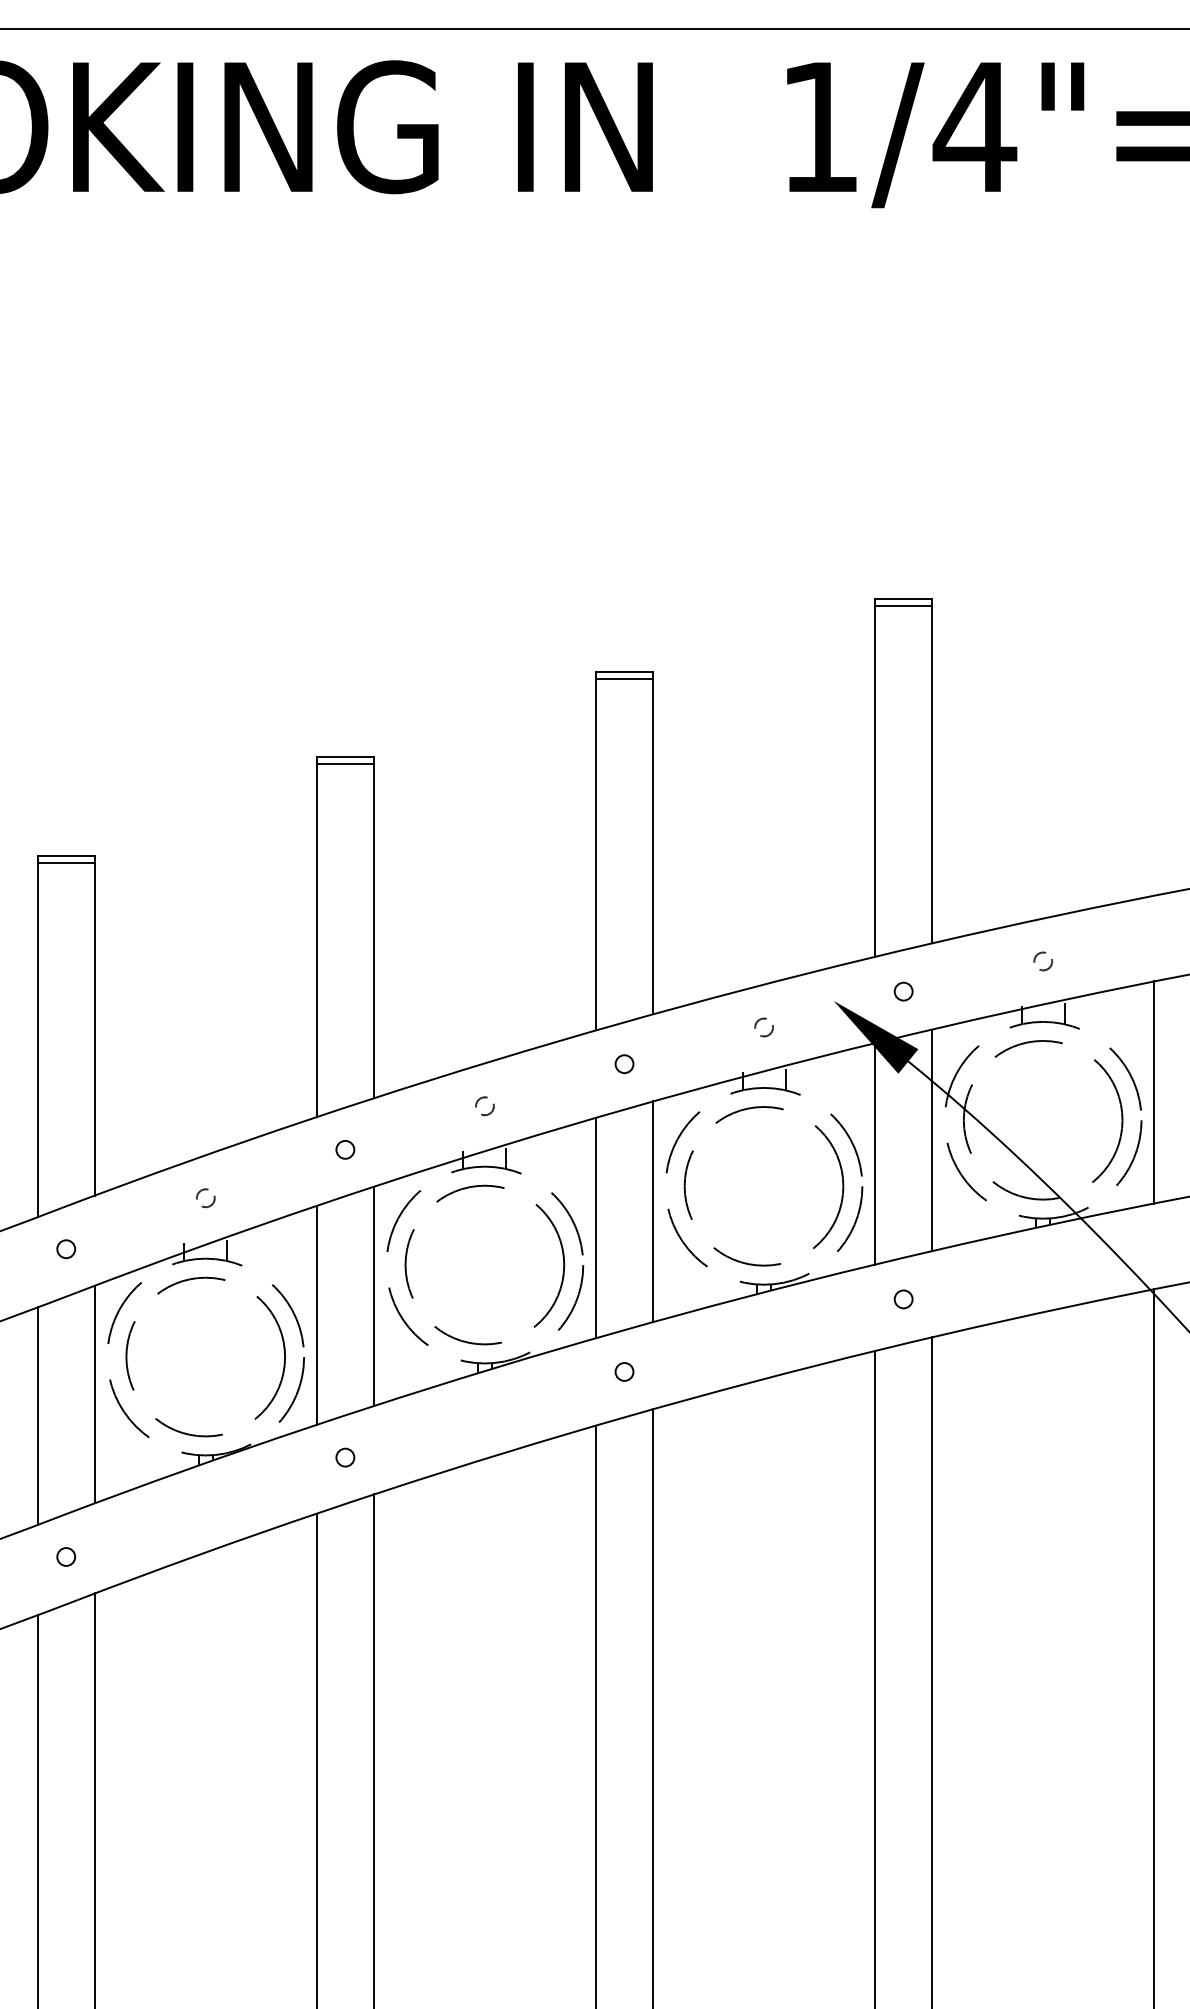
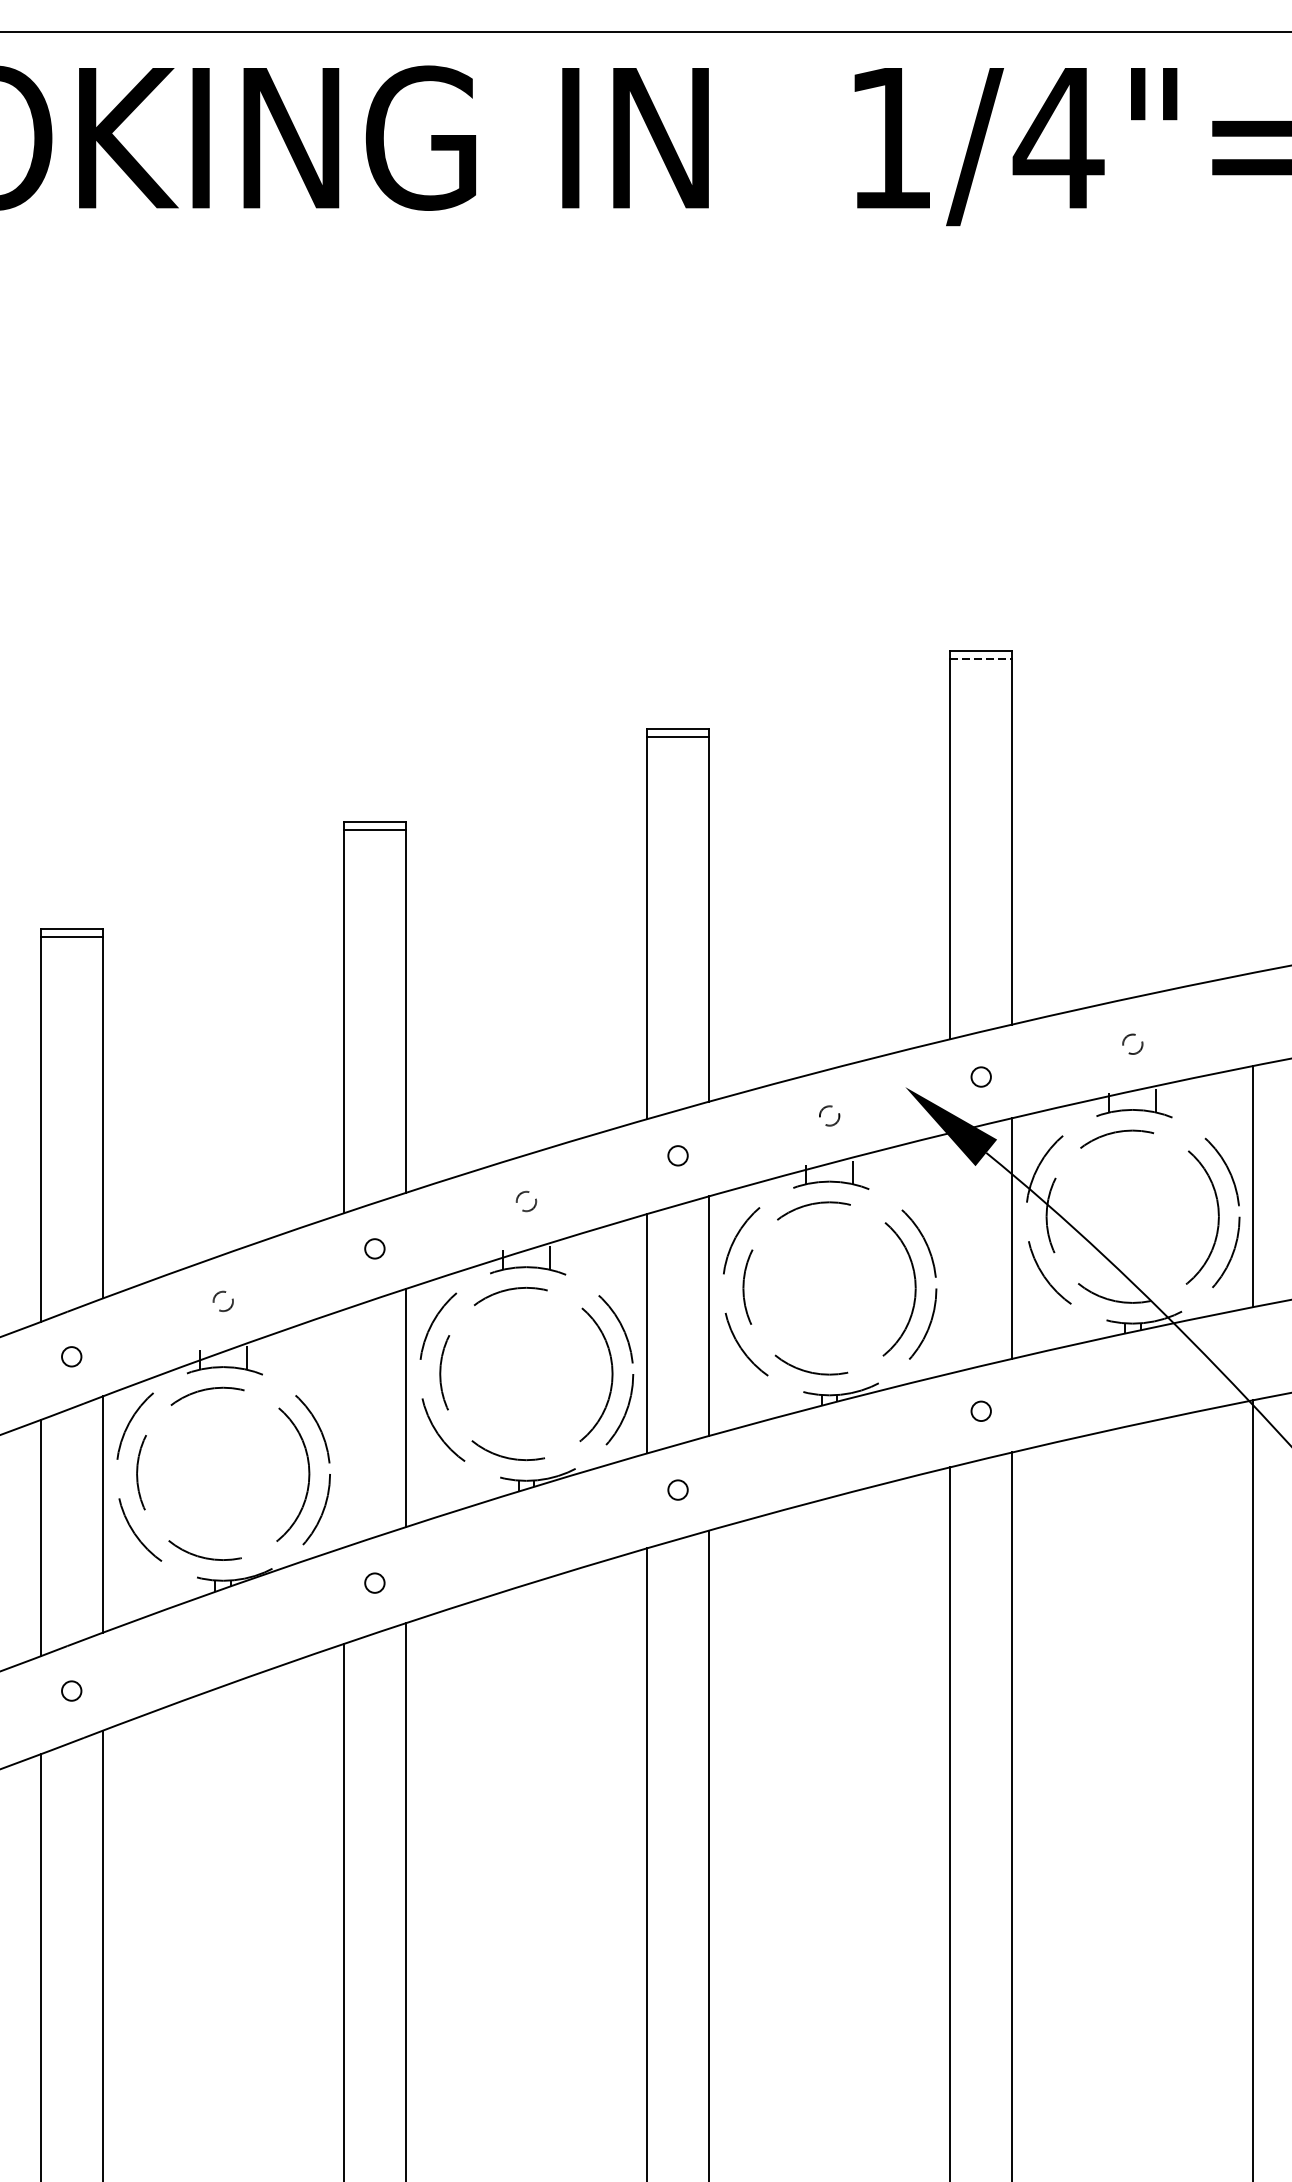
line: (903, 606) -> (981, 658), solid -> dashed
line: (875, 1153) -> (950, 1252), removed
line: (316, 1314) -> (343, 1427), removed

